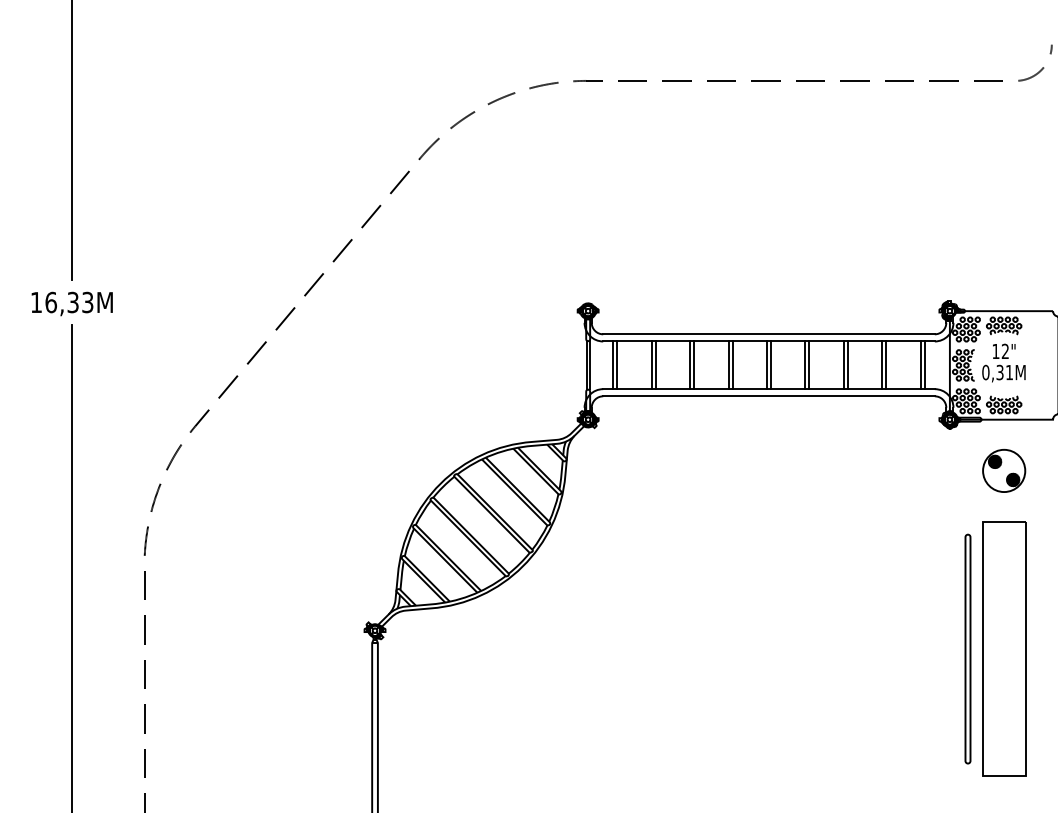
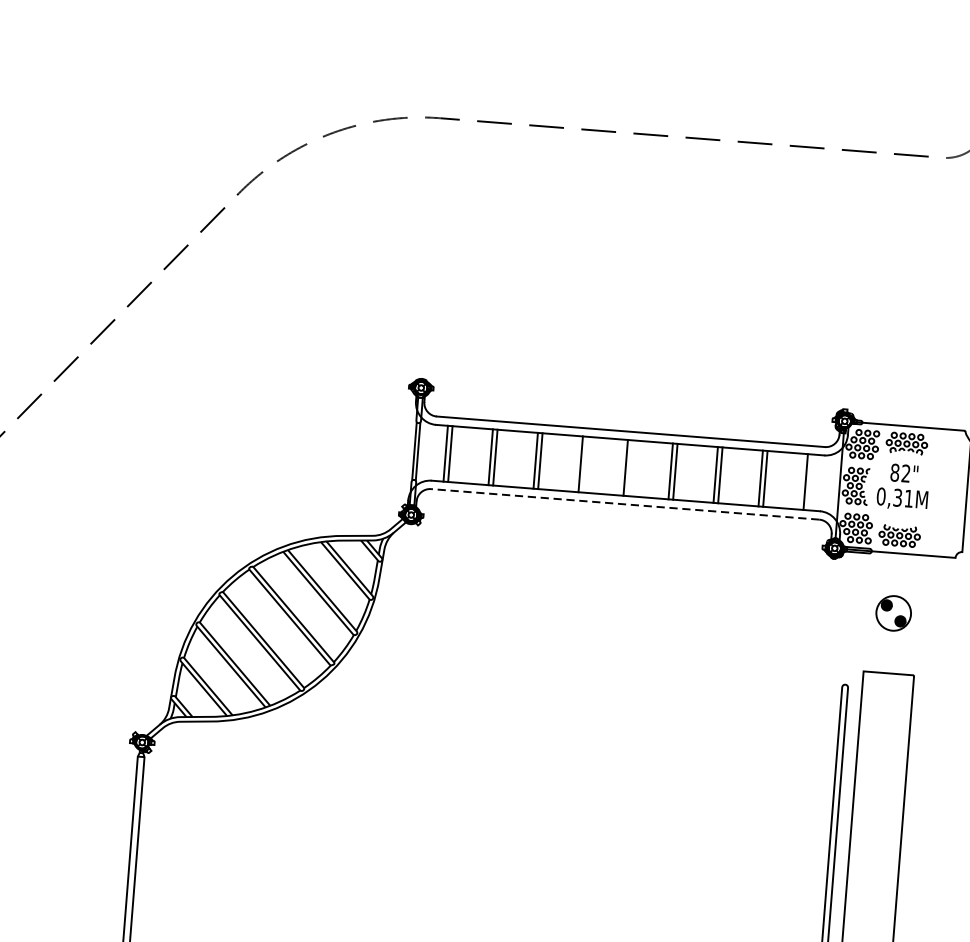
text: (995, 351) -> (894, 472), 12" -> 82"
line: (732, 365) -> (585, 464), removed
line: (771, 365) -> (630, 468), removed
line: (924, 365) -> (810, 482), removed
line: (769, 396) -> (625, 504), solid -> dashed
part: (1004, 470) -> (894, 612), size x0.7

